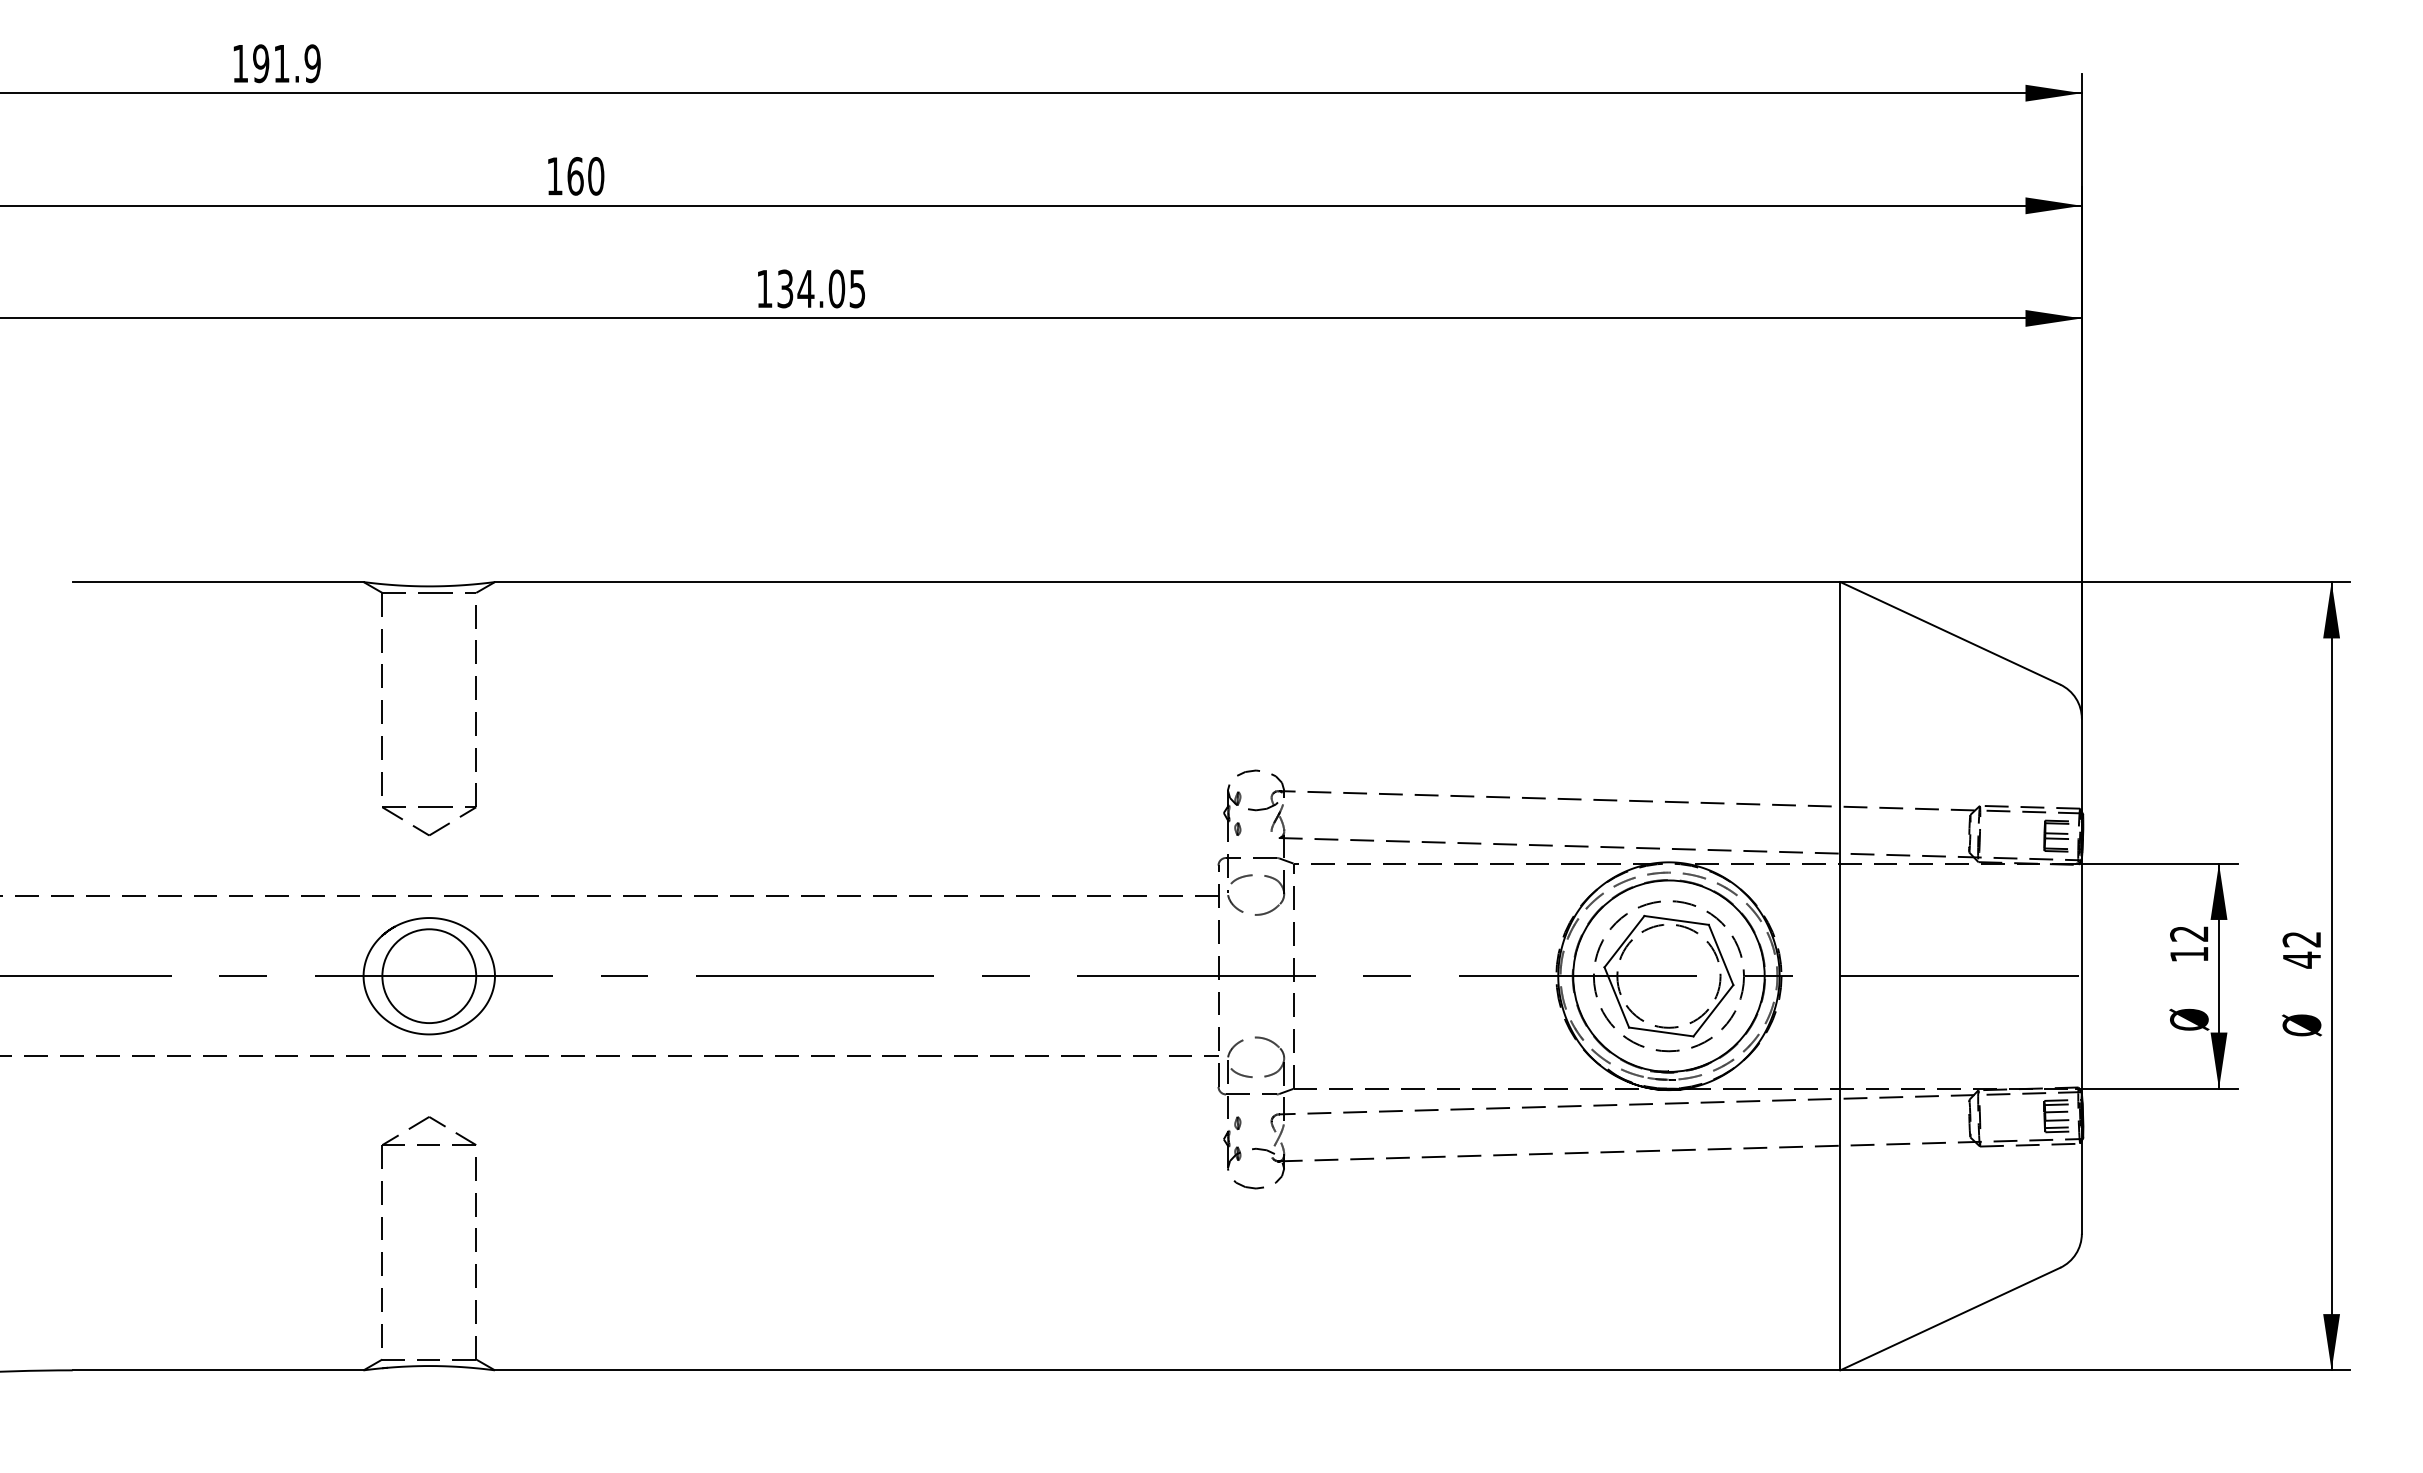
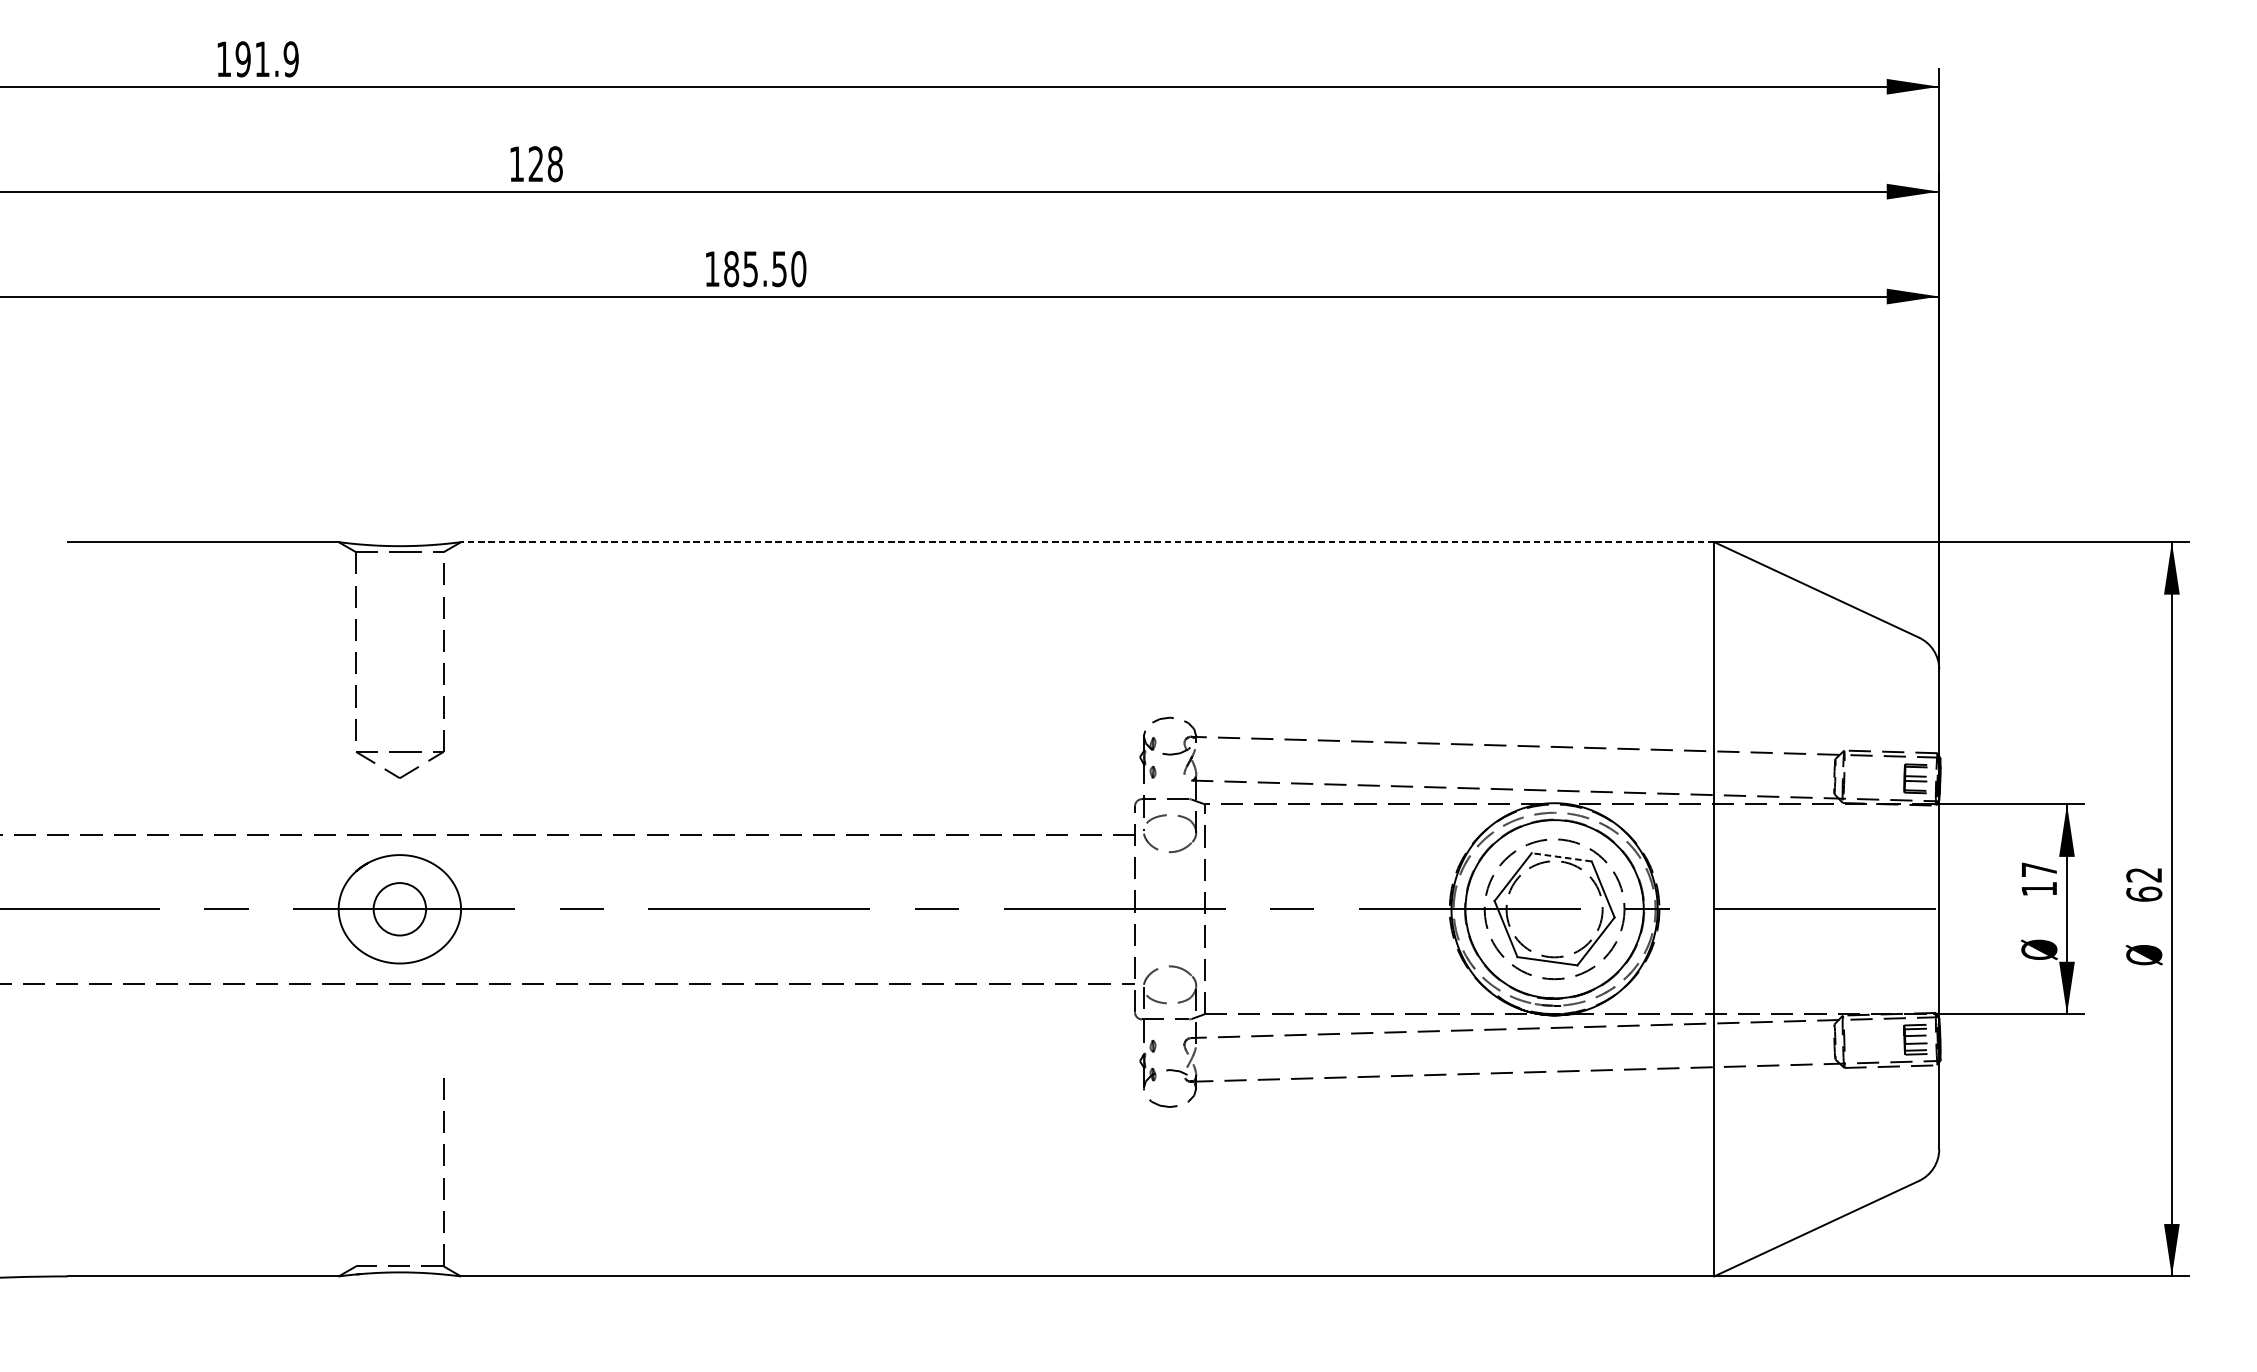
text: (585, 176) -> (545, 164), 160 -> 128
text: (821, 288) -> (765, 268), 134.05 -> 185.50
line: (1167, 582) -> (1087, 542), solid -> dashed
line: (1676, 920) -> (1561, 857), solid -> dashed
text: (2189, 933) -> (2039, 869), 12 -> 17
text: (2301, 959) -> (2143, 893), 42 -> 62
circle: (429, 976) -> (400, 909), size x0.6
part: (382, 1231) -> (356, 1147), removed

